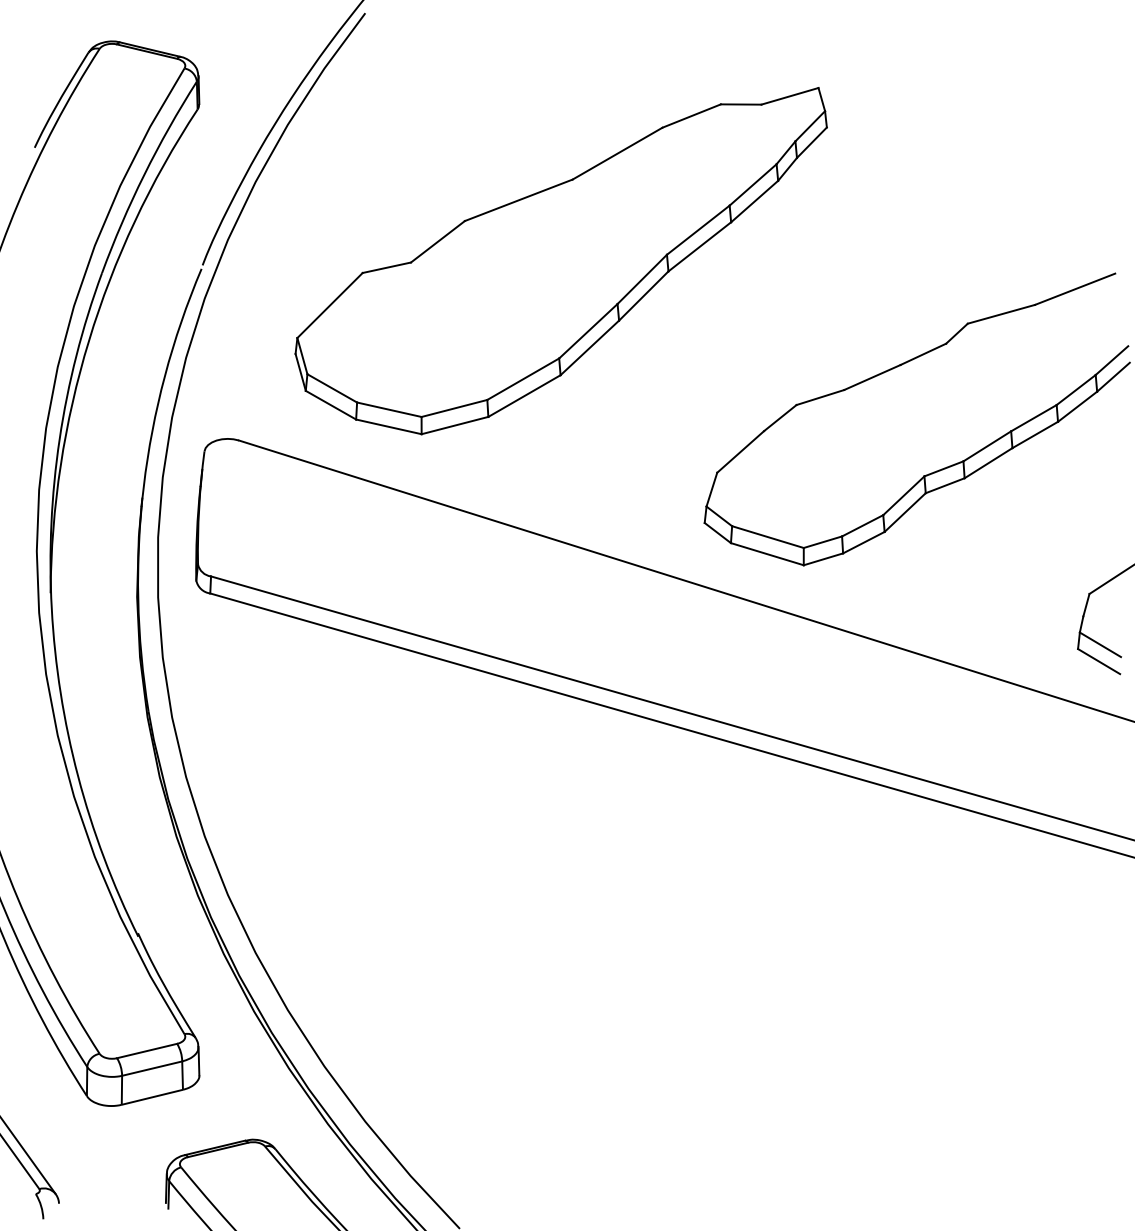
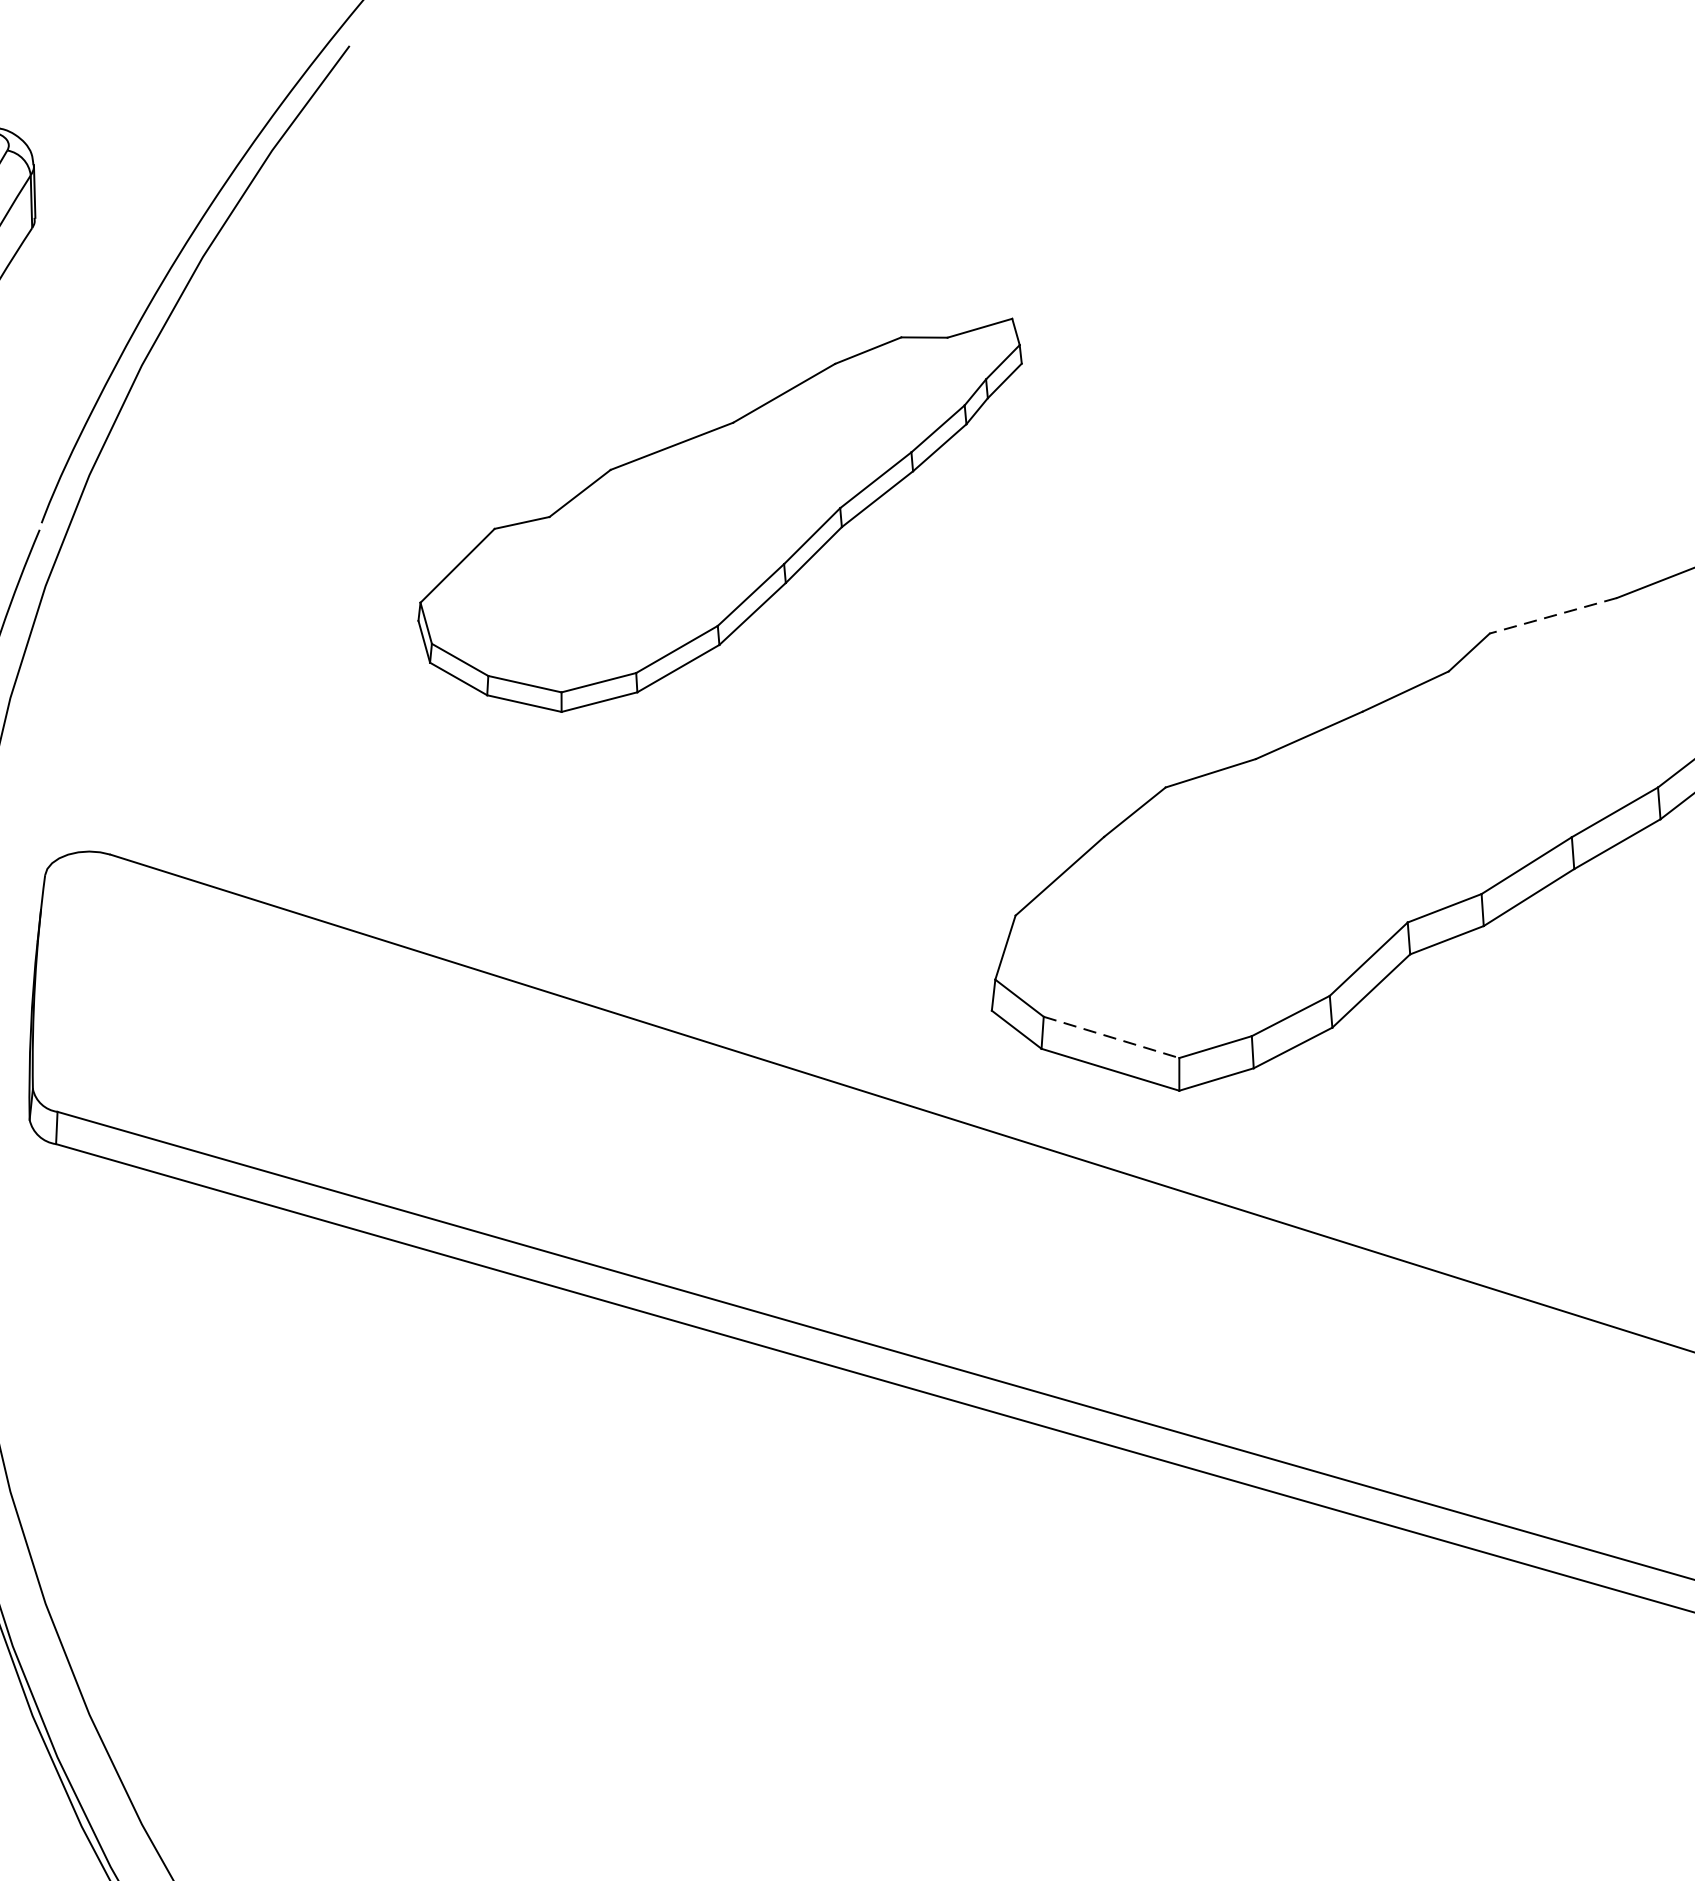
part: (560, 261) -> (718, 515), size x0.6
line: (1001, 314) -> (1553, 616), solid -> dashed
line: (768, 537) -> (1112, 1038), solid -> dashed

